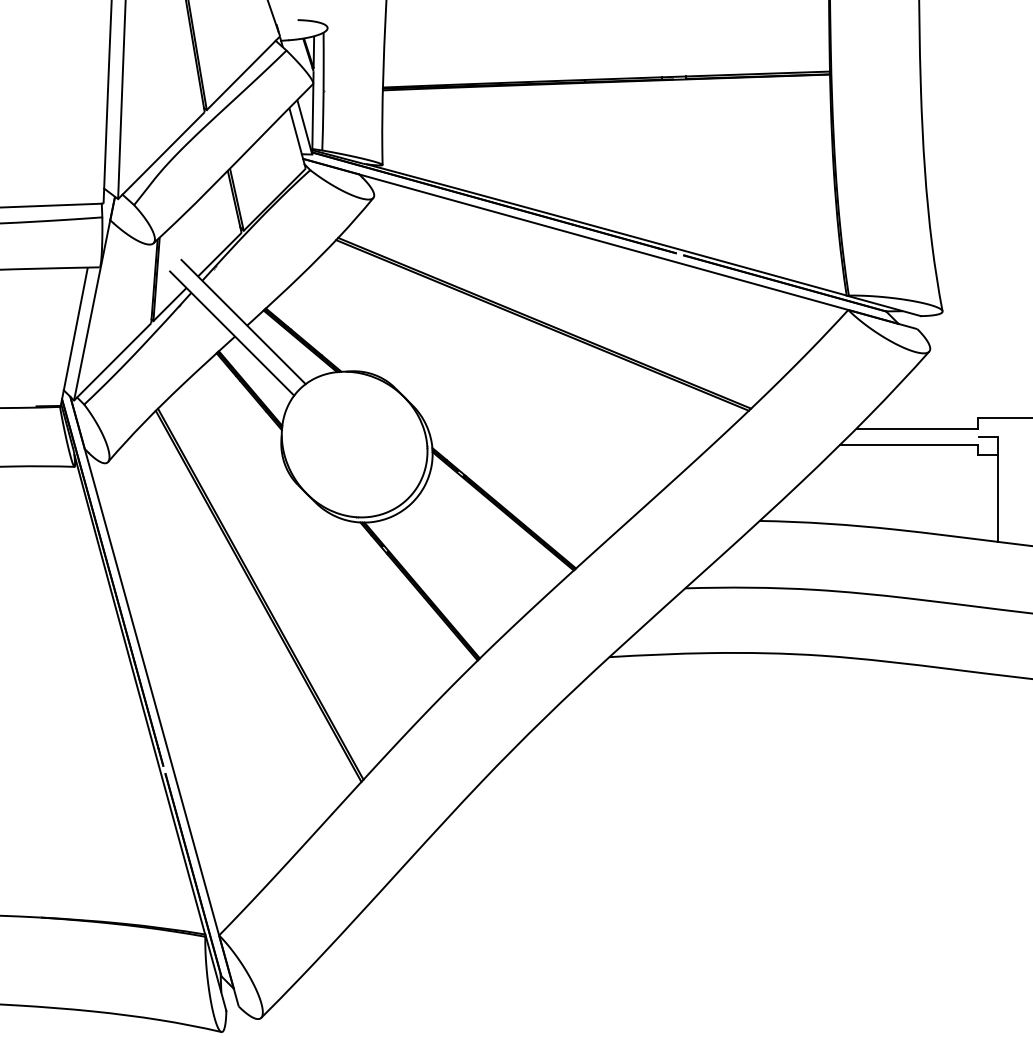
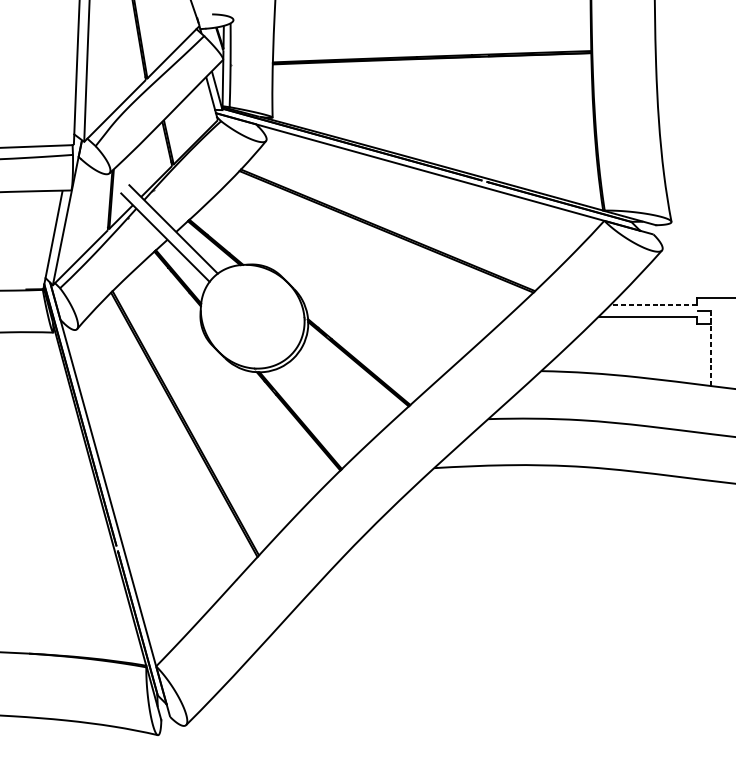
line: (917, 428) -> (653, 305), solid -> dashed
line: (997, 489) -> (710, 348), solid -> dashed

